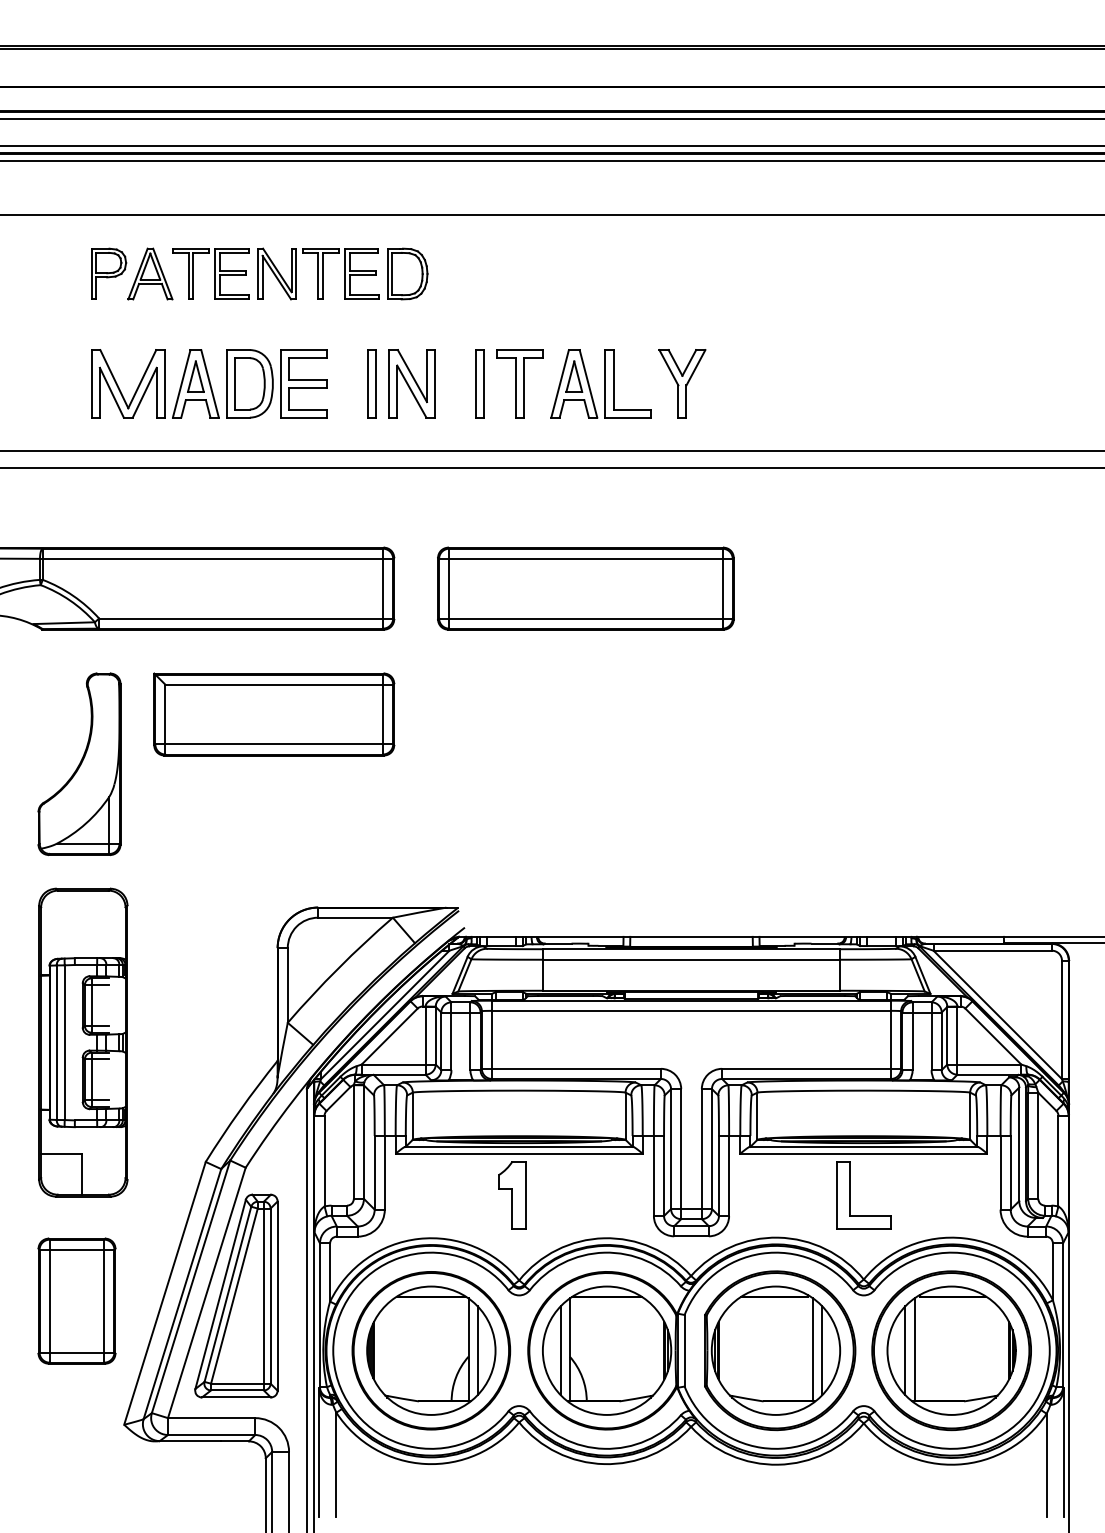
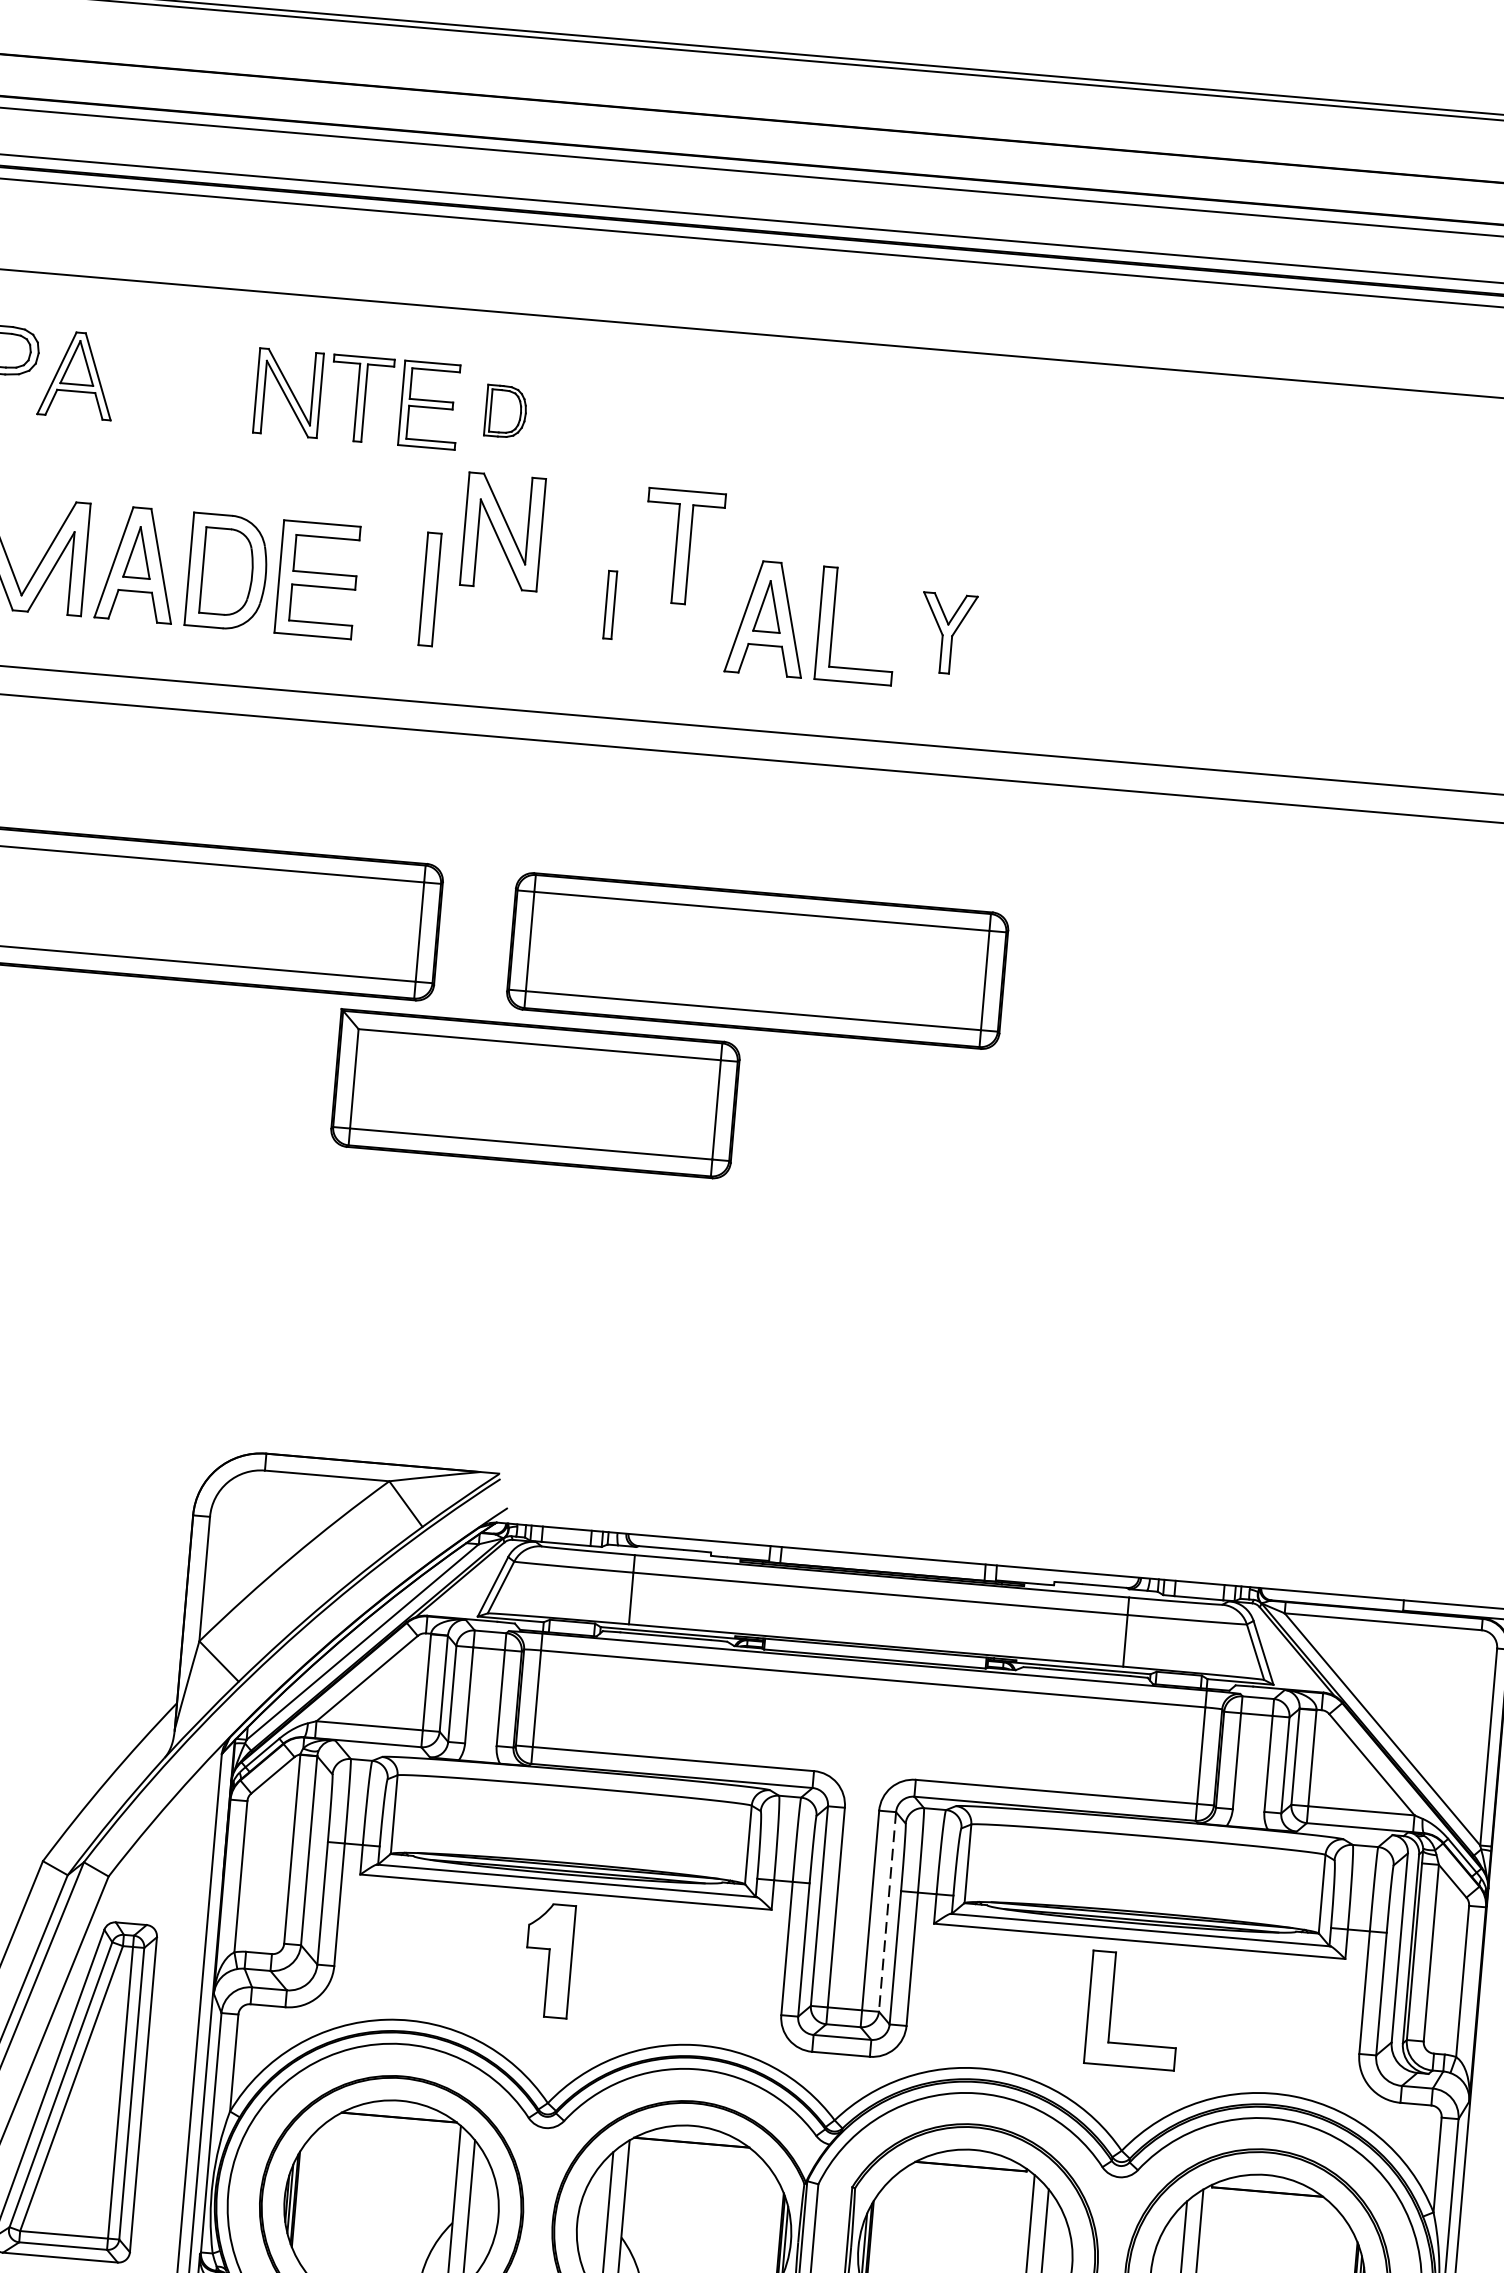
part: (210, 273) -> (177, 382), removed
part: (407, 273) -> (505, 410), size x0.6
part: (411, 383) -> (502, 531), moved
part: (479, 383) -> (609, 604), size x0.6
part: (519, 383) -> (681, 546), moved
part: (682, 383) -> (947, 633), size x0.7
part: (274, 714) -> (535, 1094), moved
line: (711, 1149) -> (886, 1912), solid -> dashed

